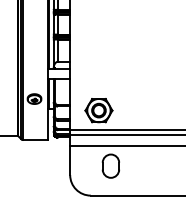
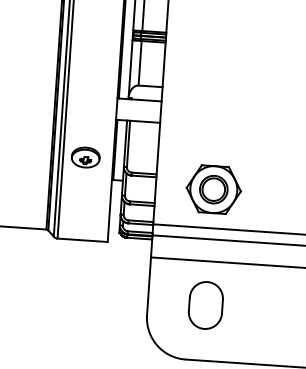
part: (110, 165) -> (205, 304), moved

